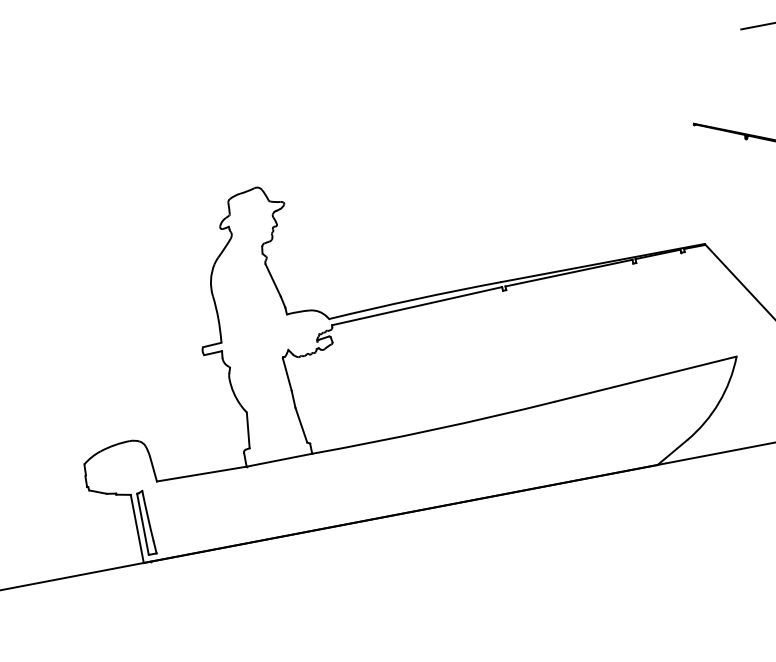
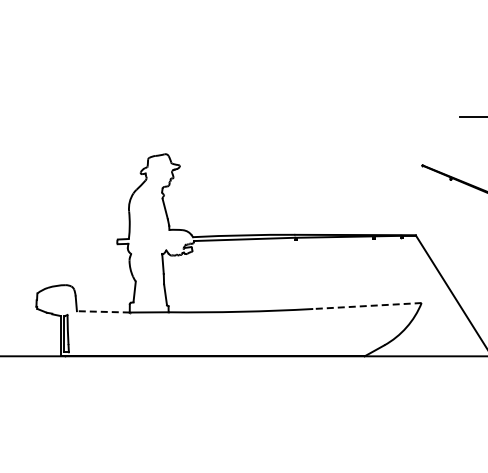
line: (644, 380) -> (366, 306), solid -> dashed
line: (200, 473) -> (102, 311), solid -> dashed

